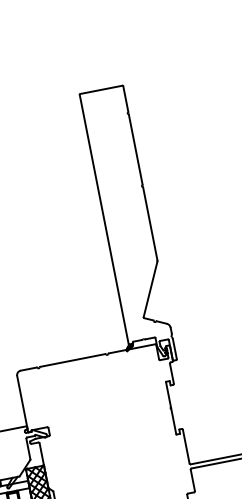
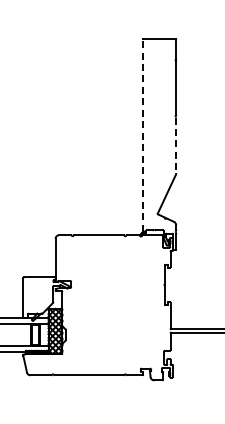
line: (103, 219) -> (142, 135), solid -> dashed
line: (150, 223) -> (176, 145), solid -> dashed

